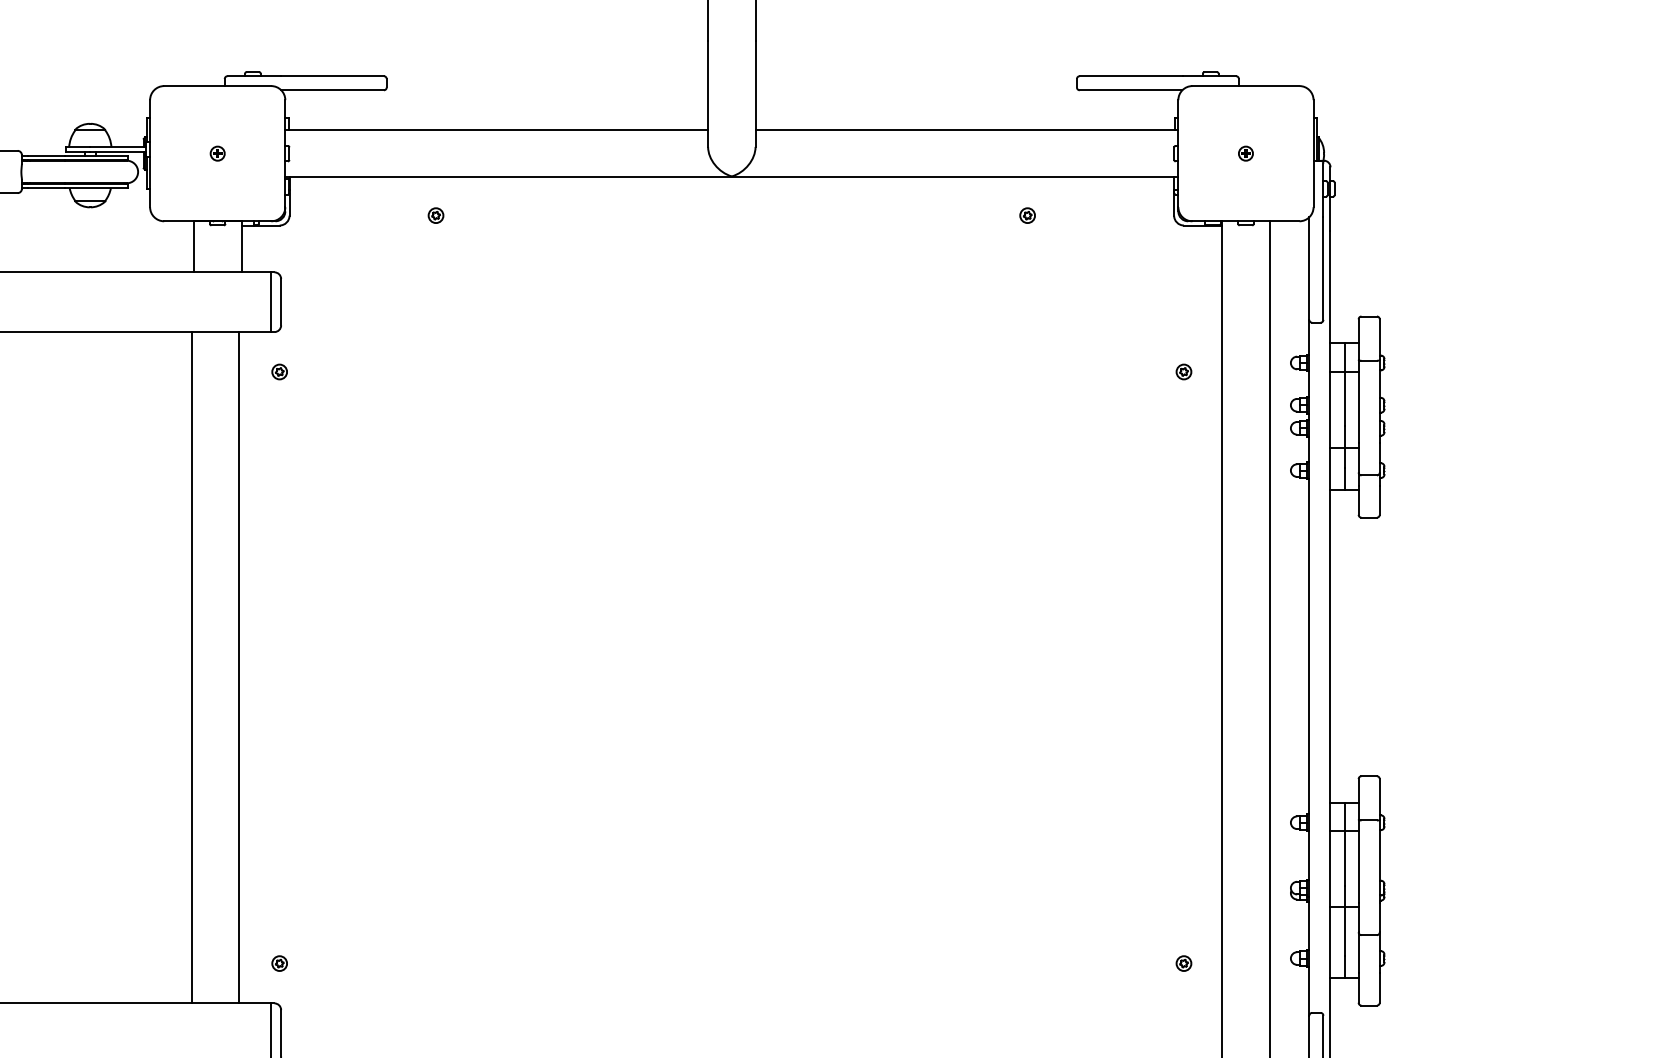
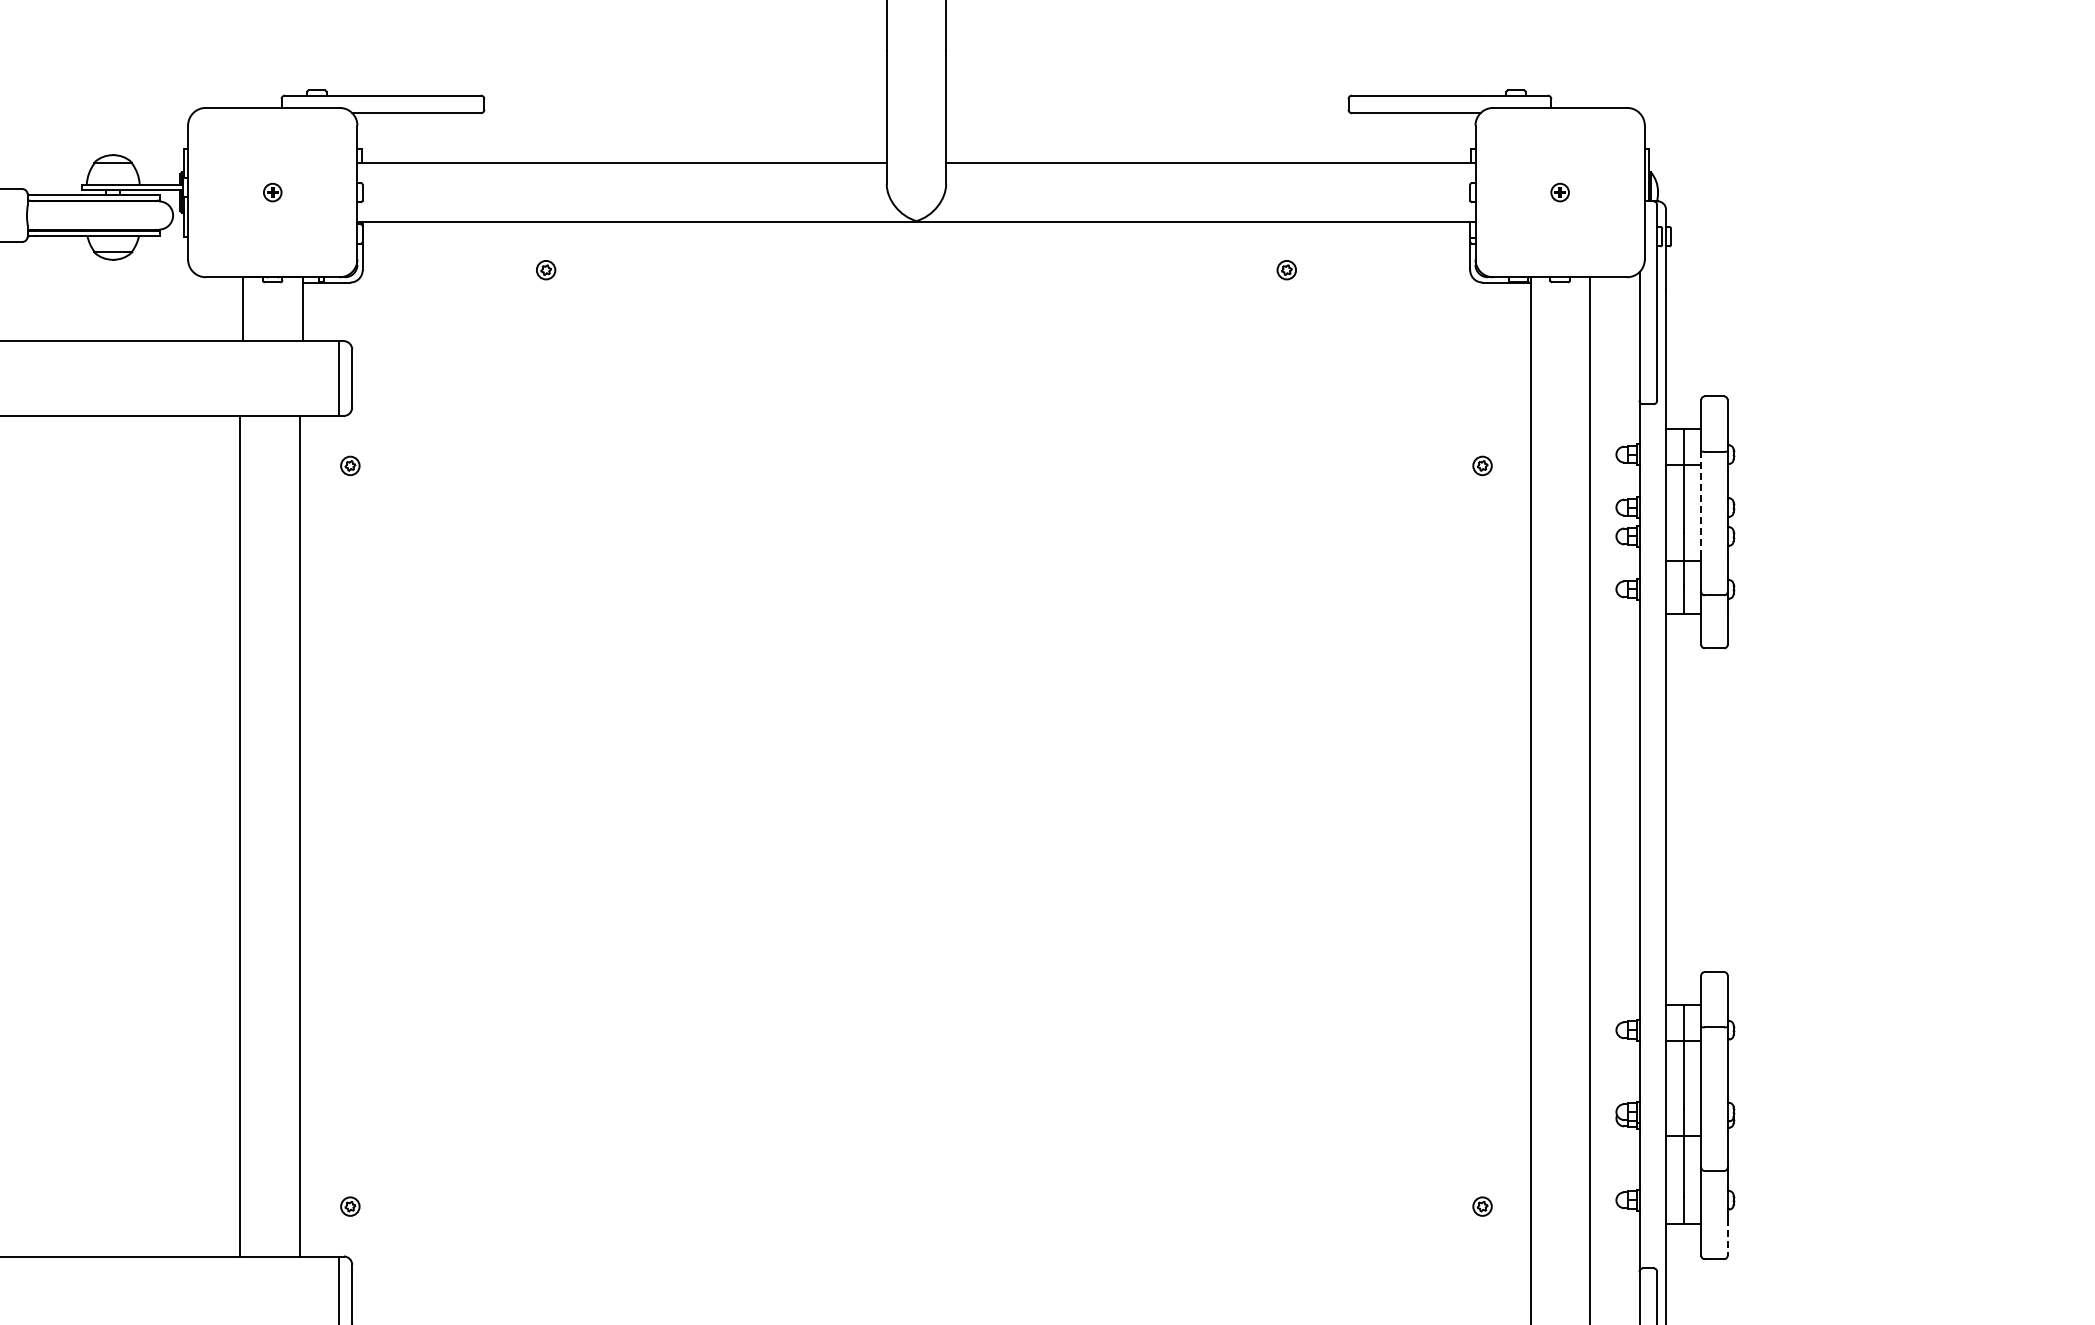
line: (1358, 402) -> (1701, 503), solid -> dashed
line: (1379, 988) -> (1727, 1237), solid -> dashed

